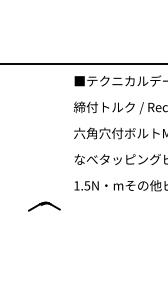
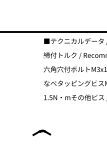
part: (43, 205) -> (41, 132), moved

